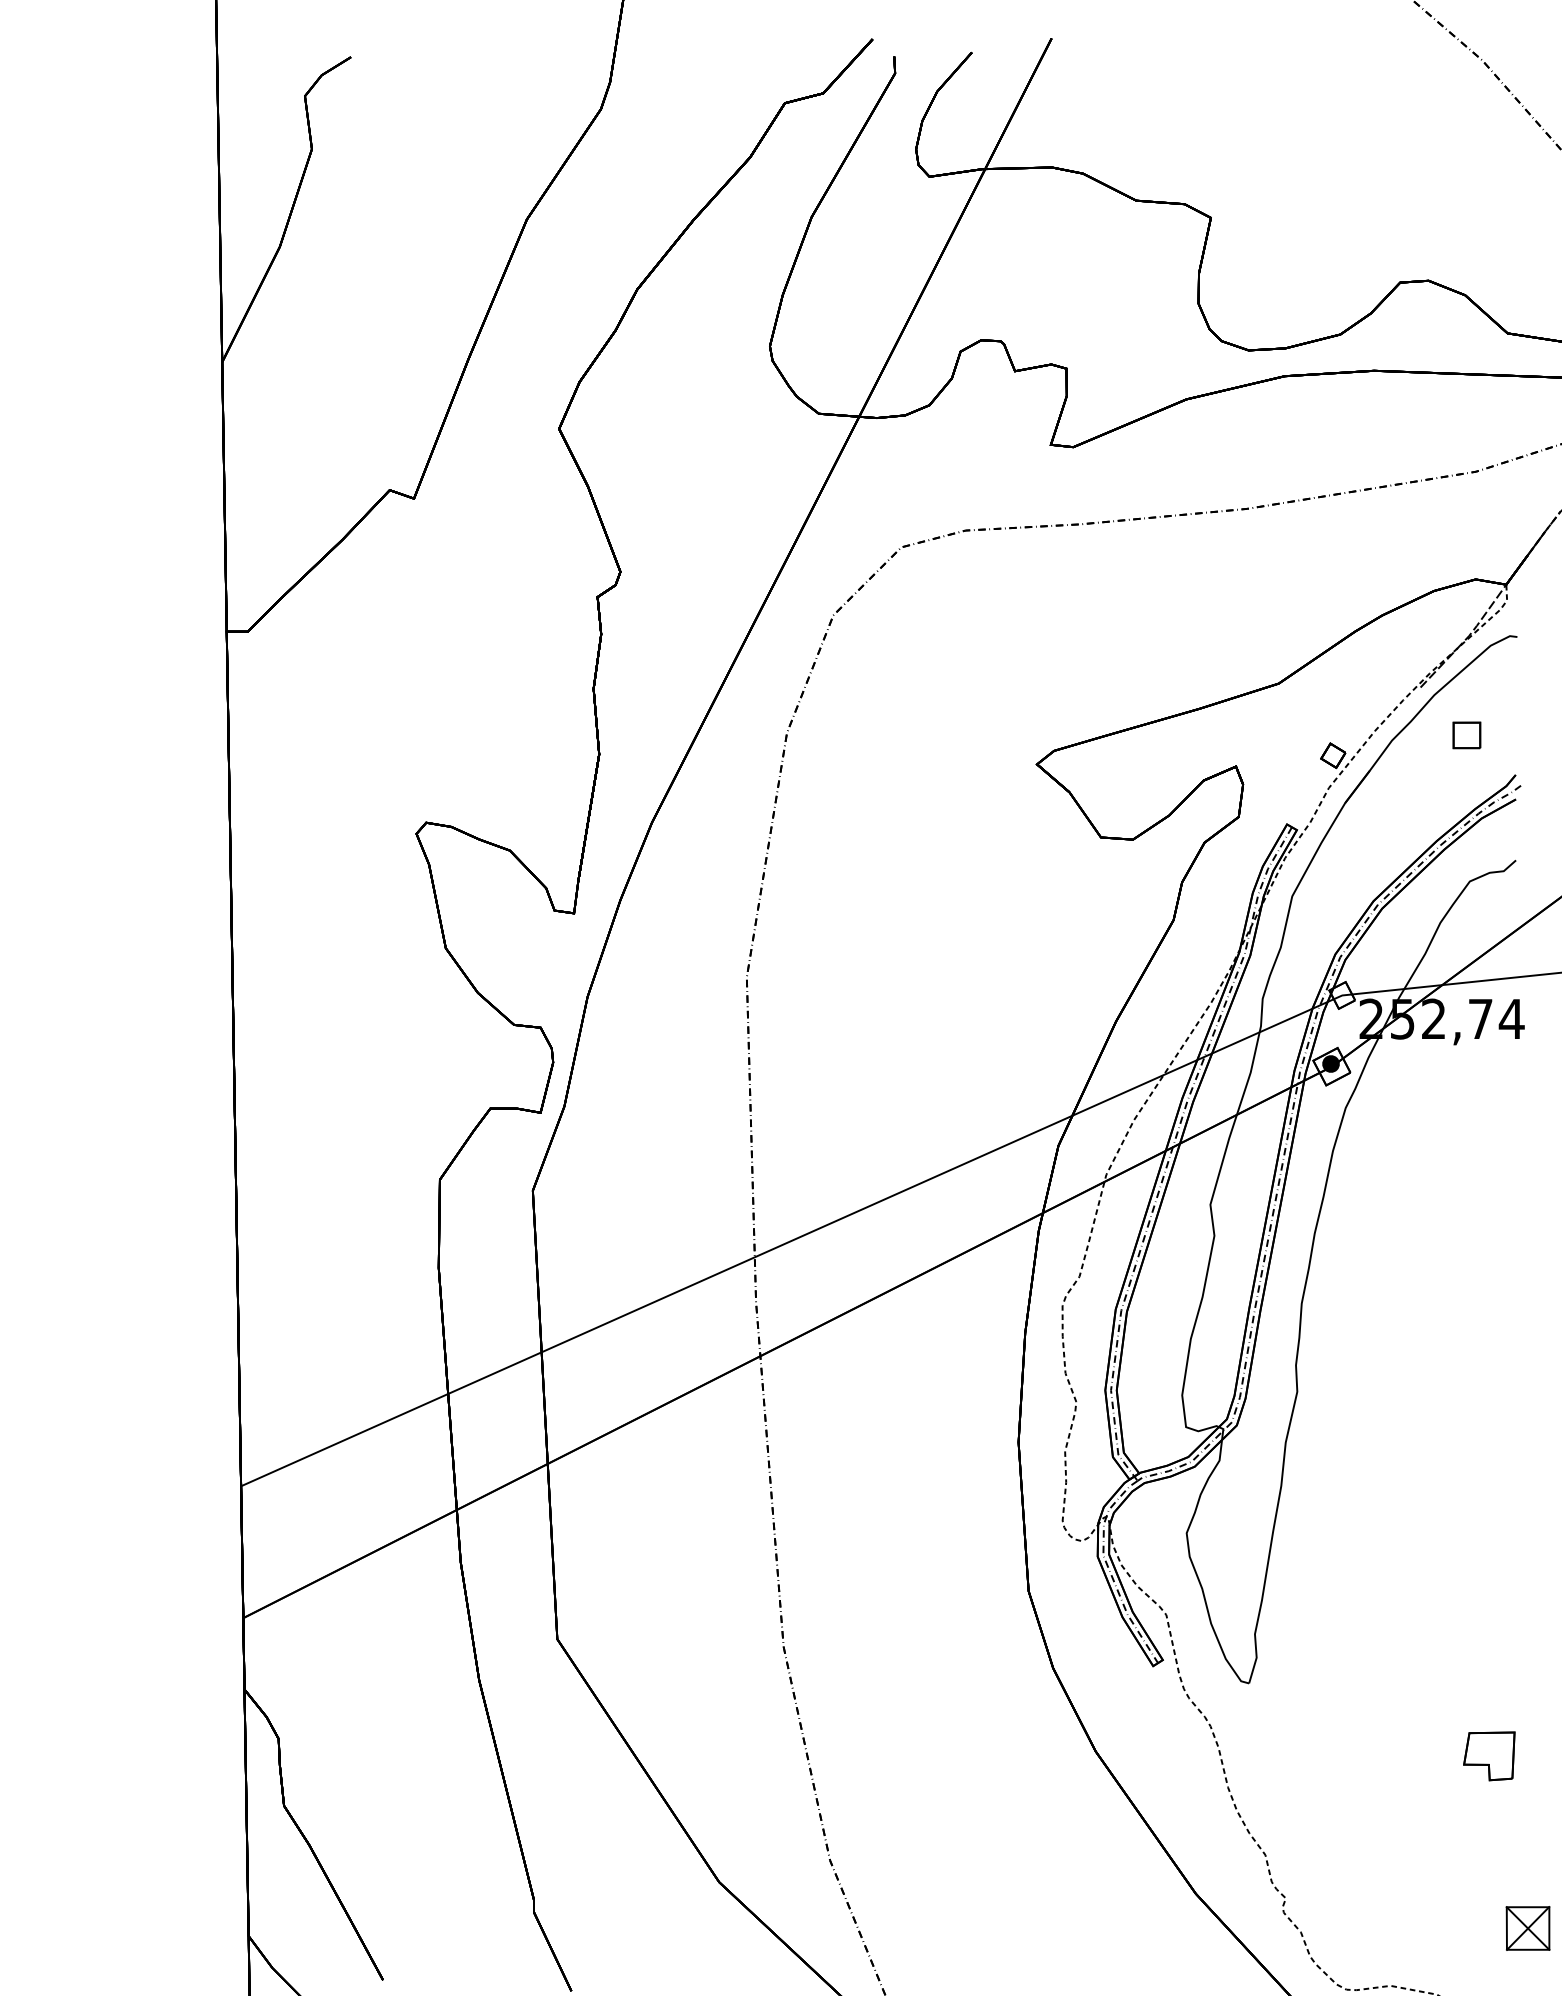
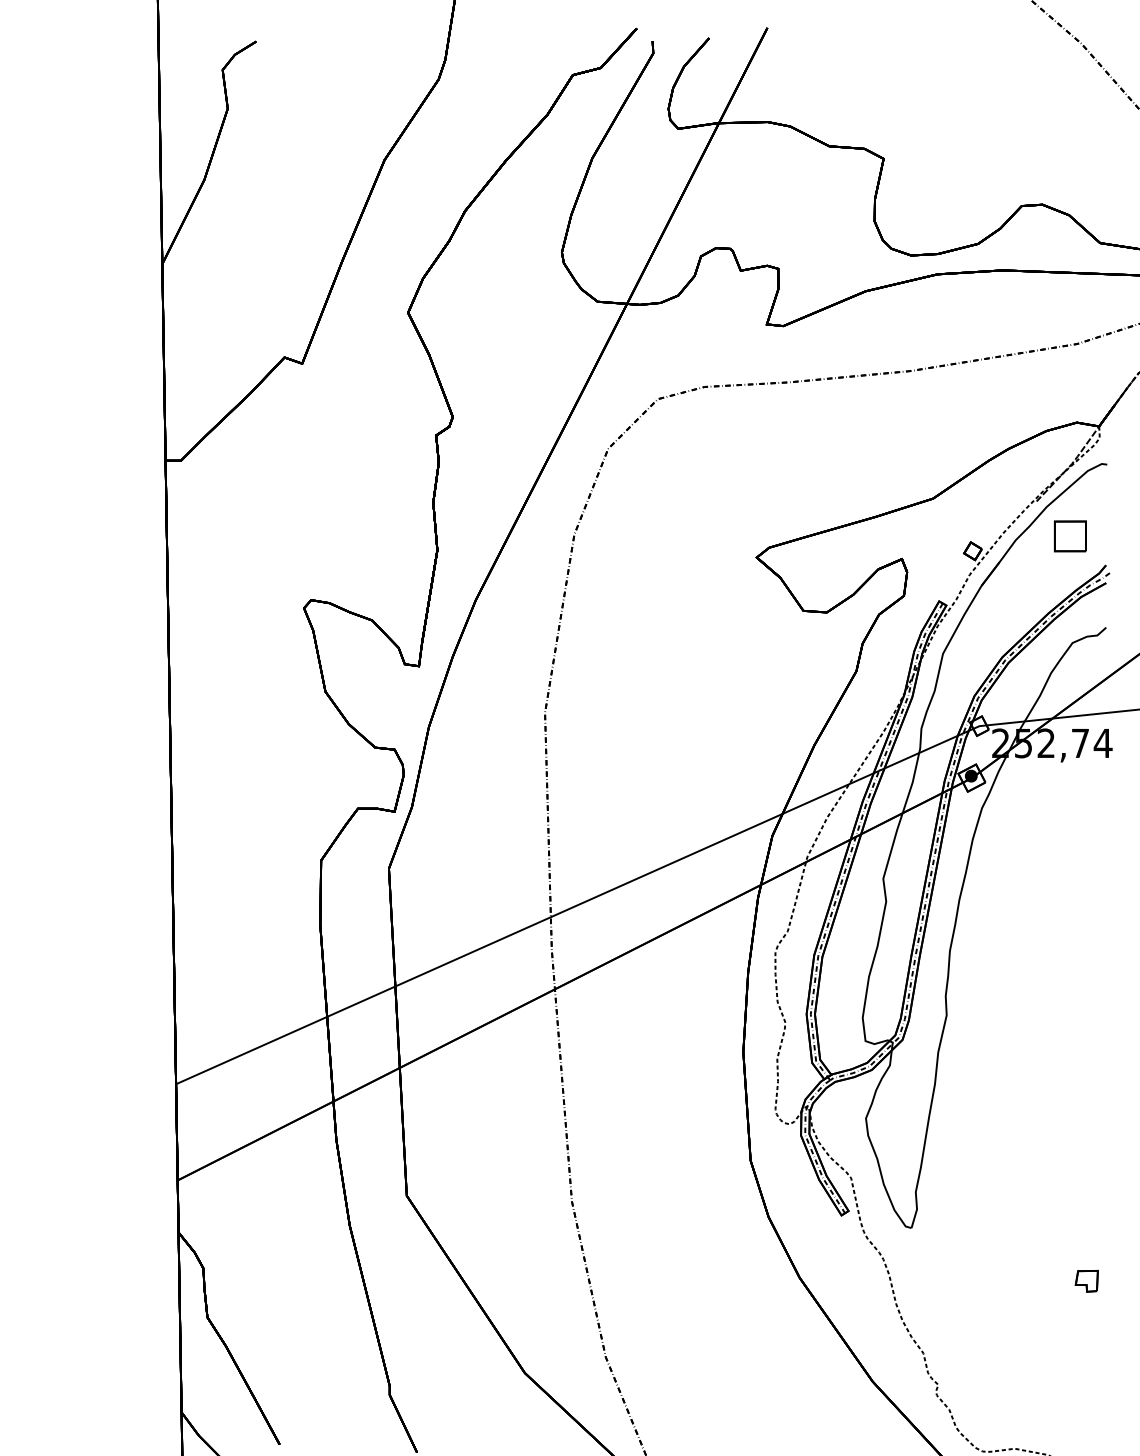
part: (1466, 735) -> (1070, 536), size x1.6
part: (1489, 1756) -> (1086, 1281), size x0.6
part: (1527, 1928) -> (1114, 1406), removed

